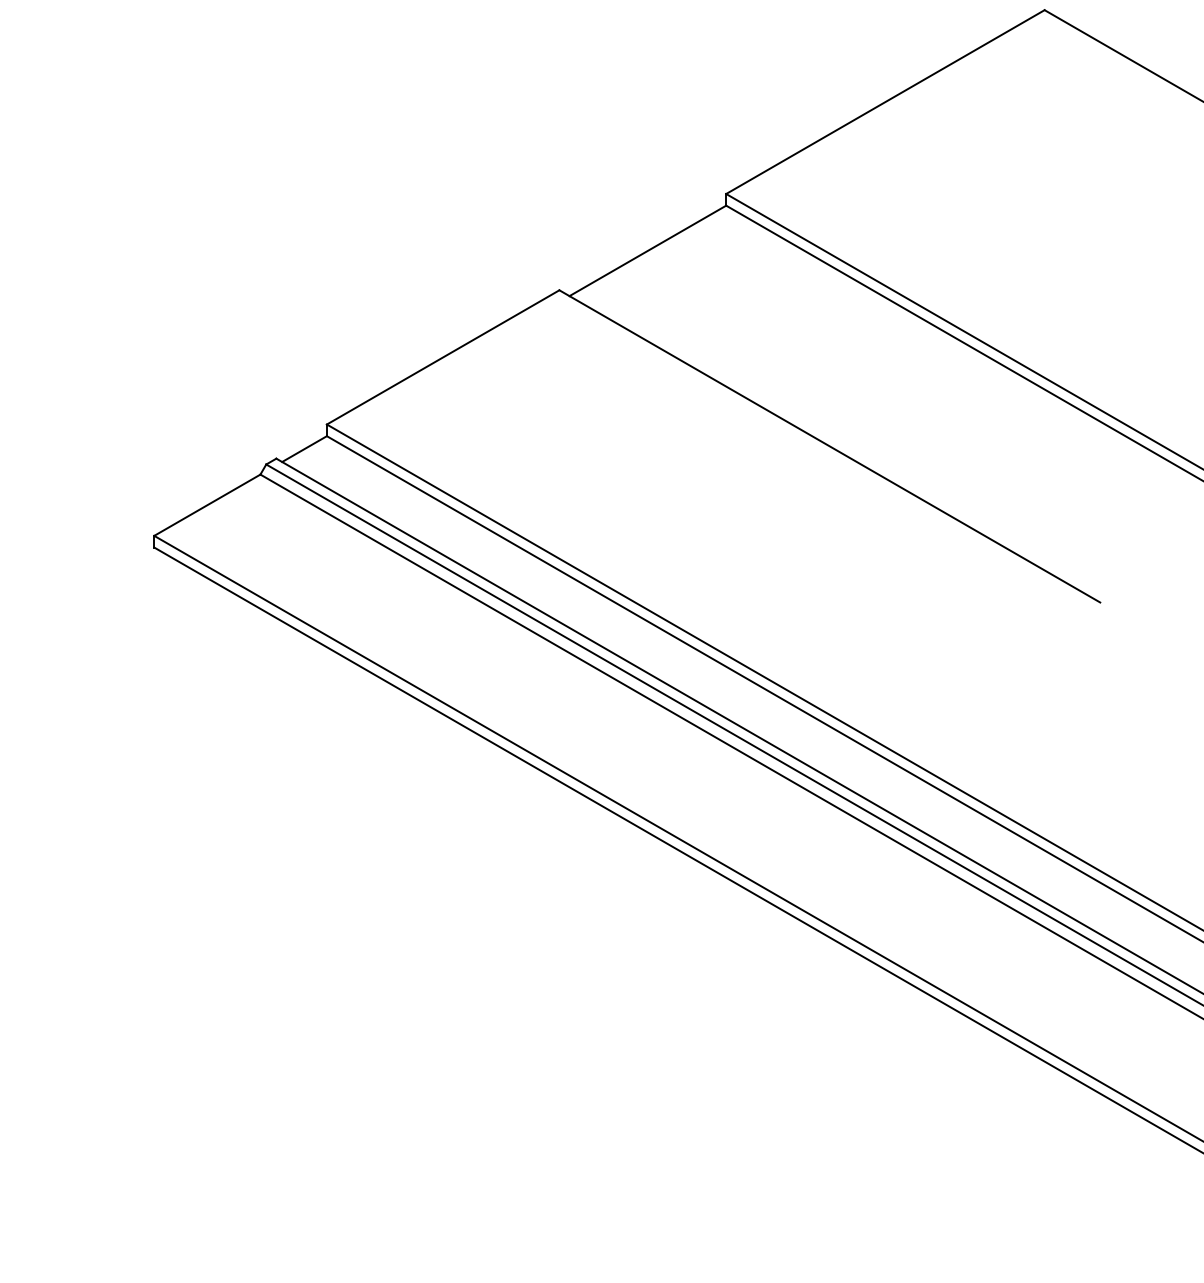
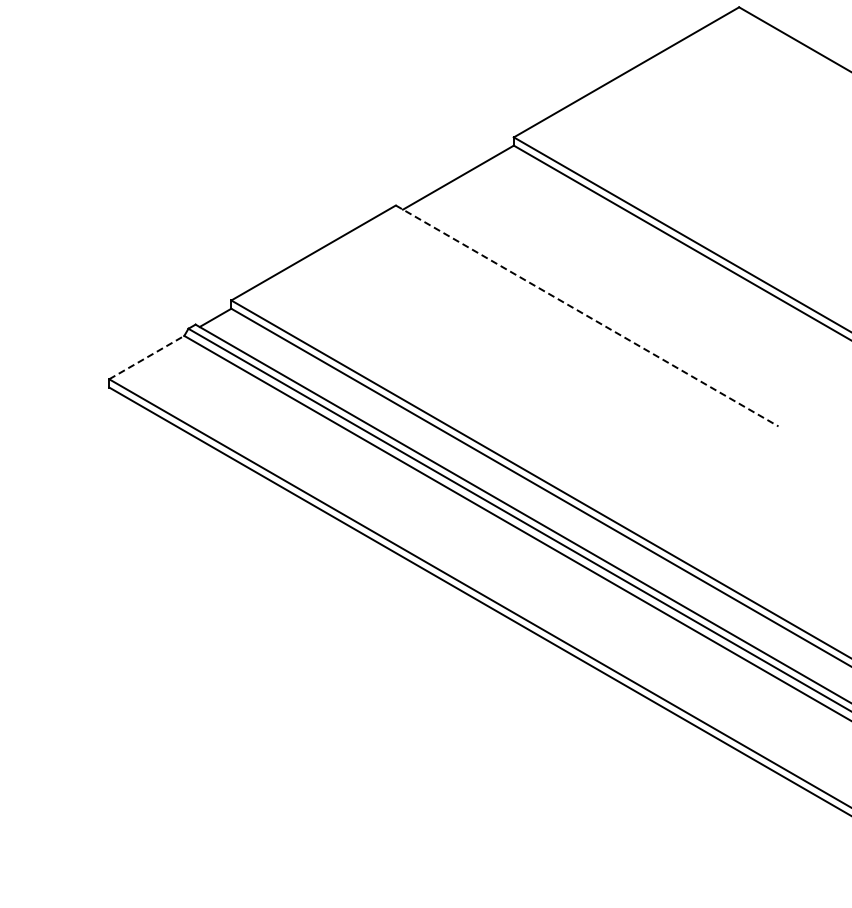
line: (830, 445) -> (587, 315), solid -> dashed
line: (208, 505) -> (147, 357), solid -> dashed

